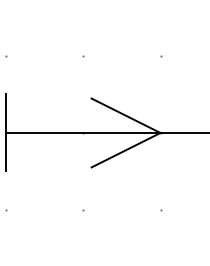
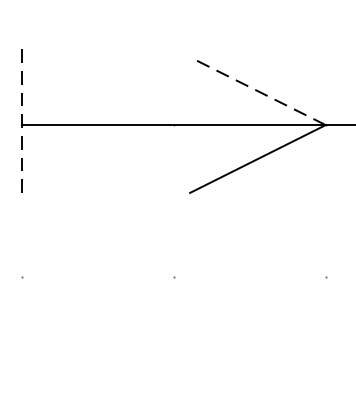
line: (126, 115) -> (258, 90), solid -> dashed
line: (6, 133) -> (22, 126), solid -> dashed

